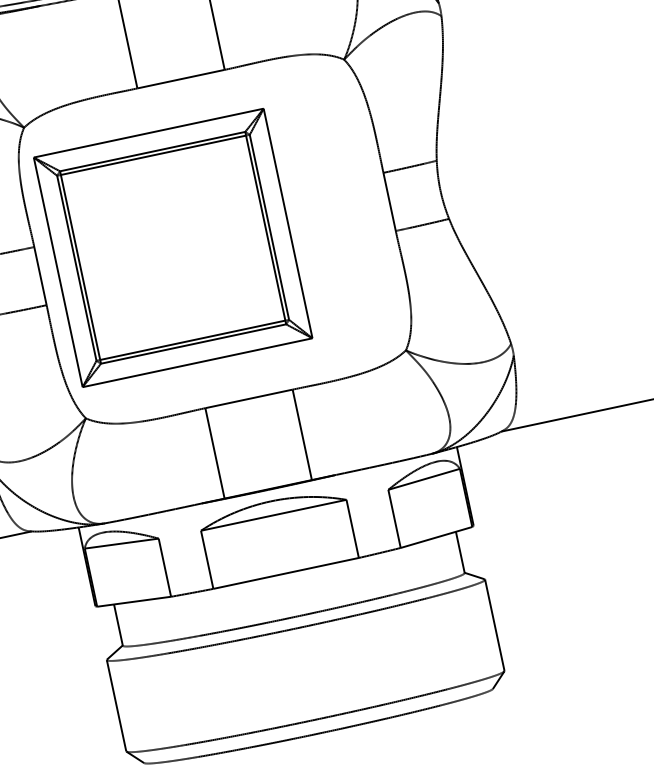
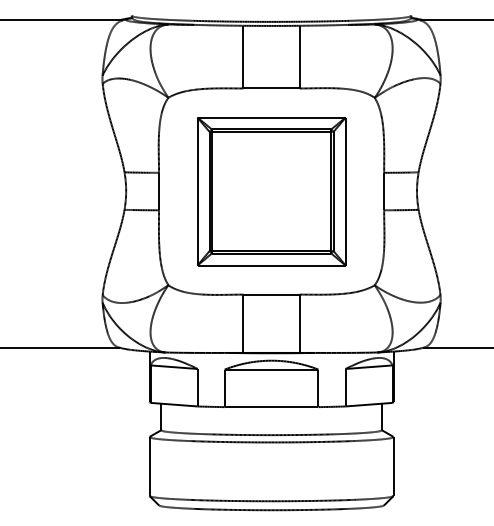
part: (173, 247) -> (271, 191), moved

